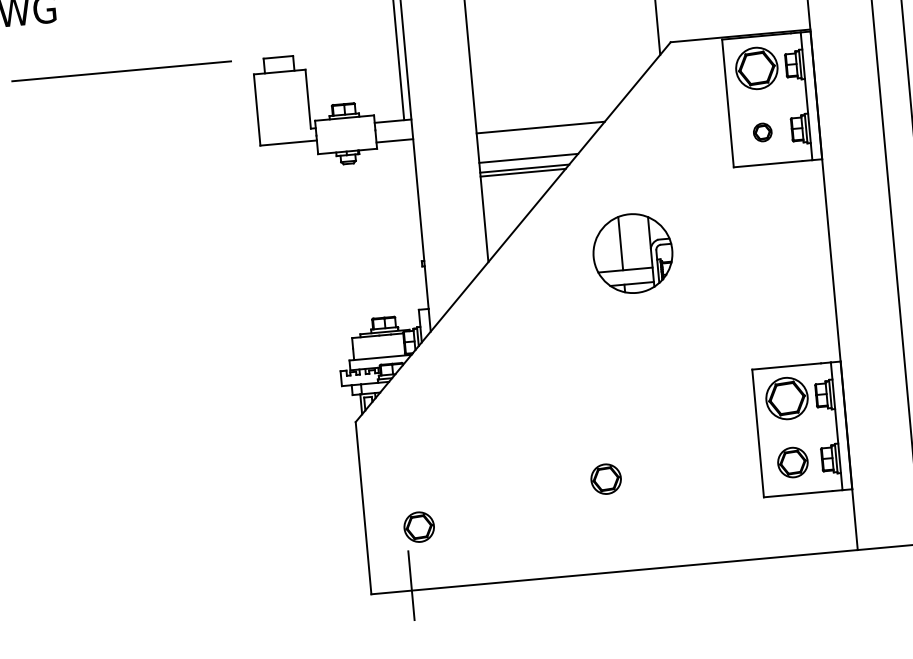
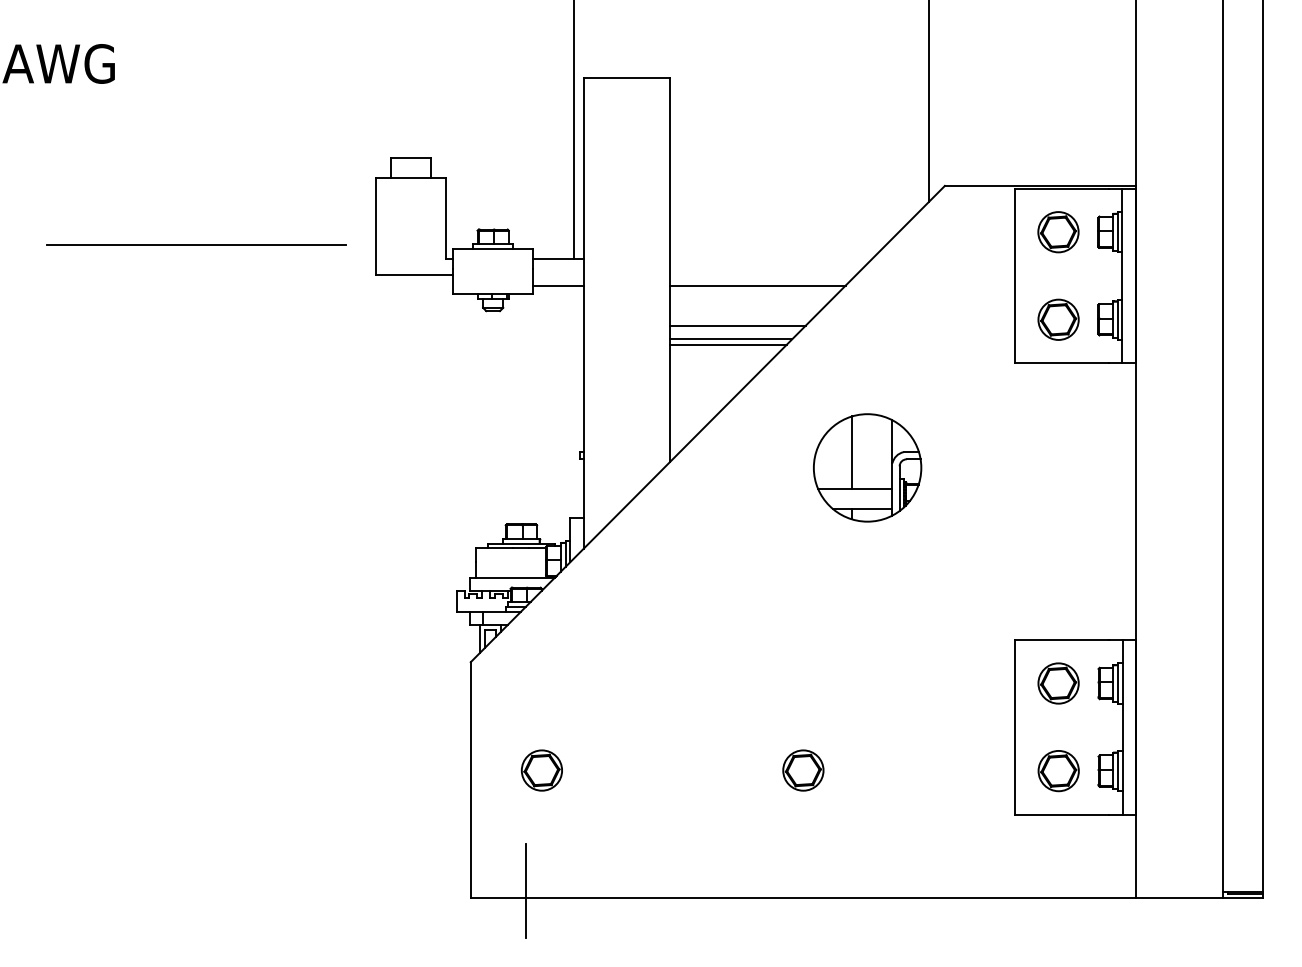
part: (756, 68) -> (1058, 232), size x0.71
line: (121, 71) -> (196, 244), moved
part: (762, 132) -> (1058, 319), size x1.67
part: (786, 398) -> (1058, 683), size x0.71
part: (418, 527) -> (541, 770), moved

